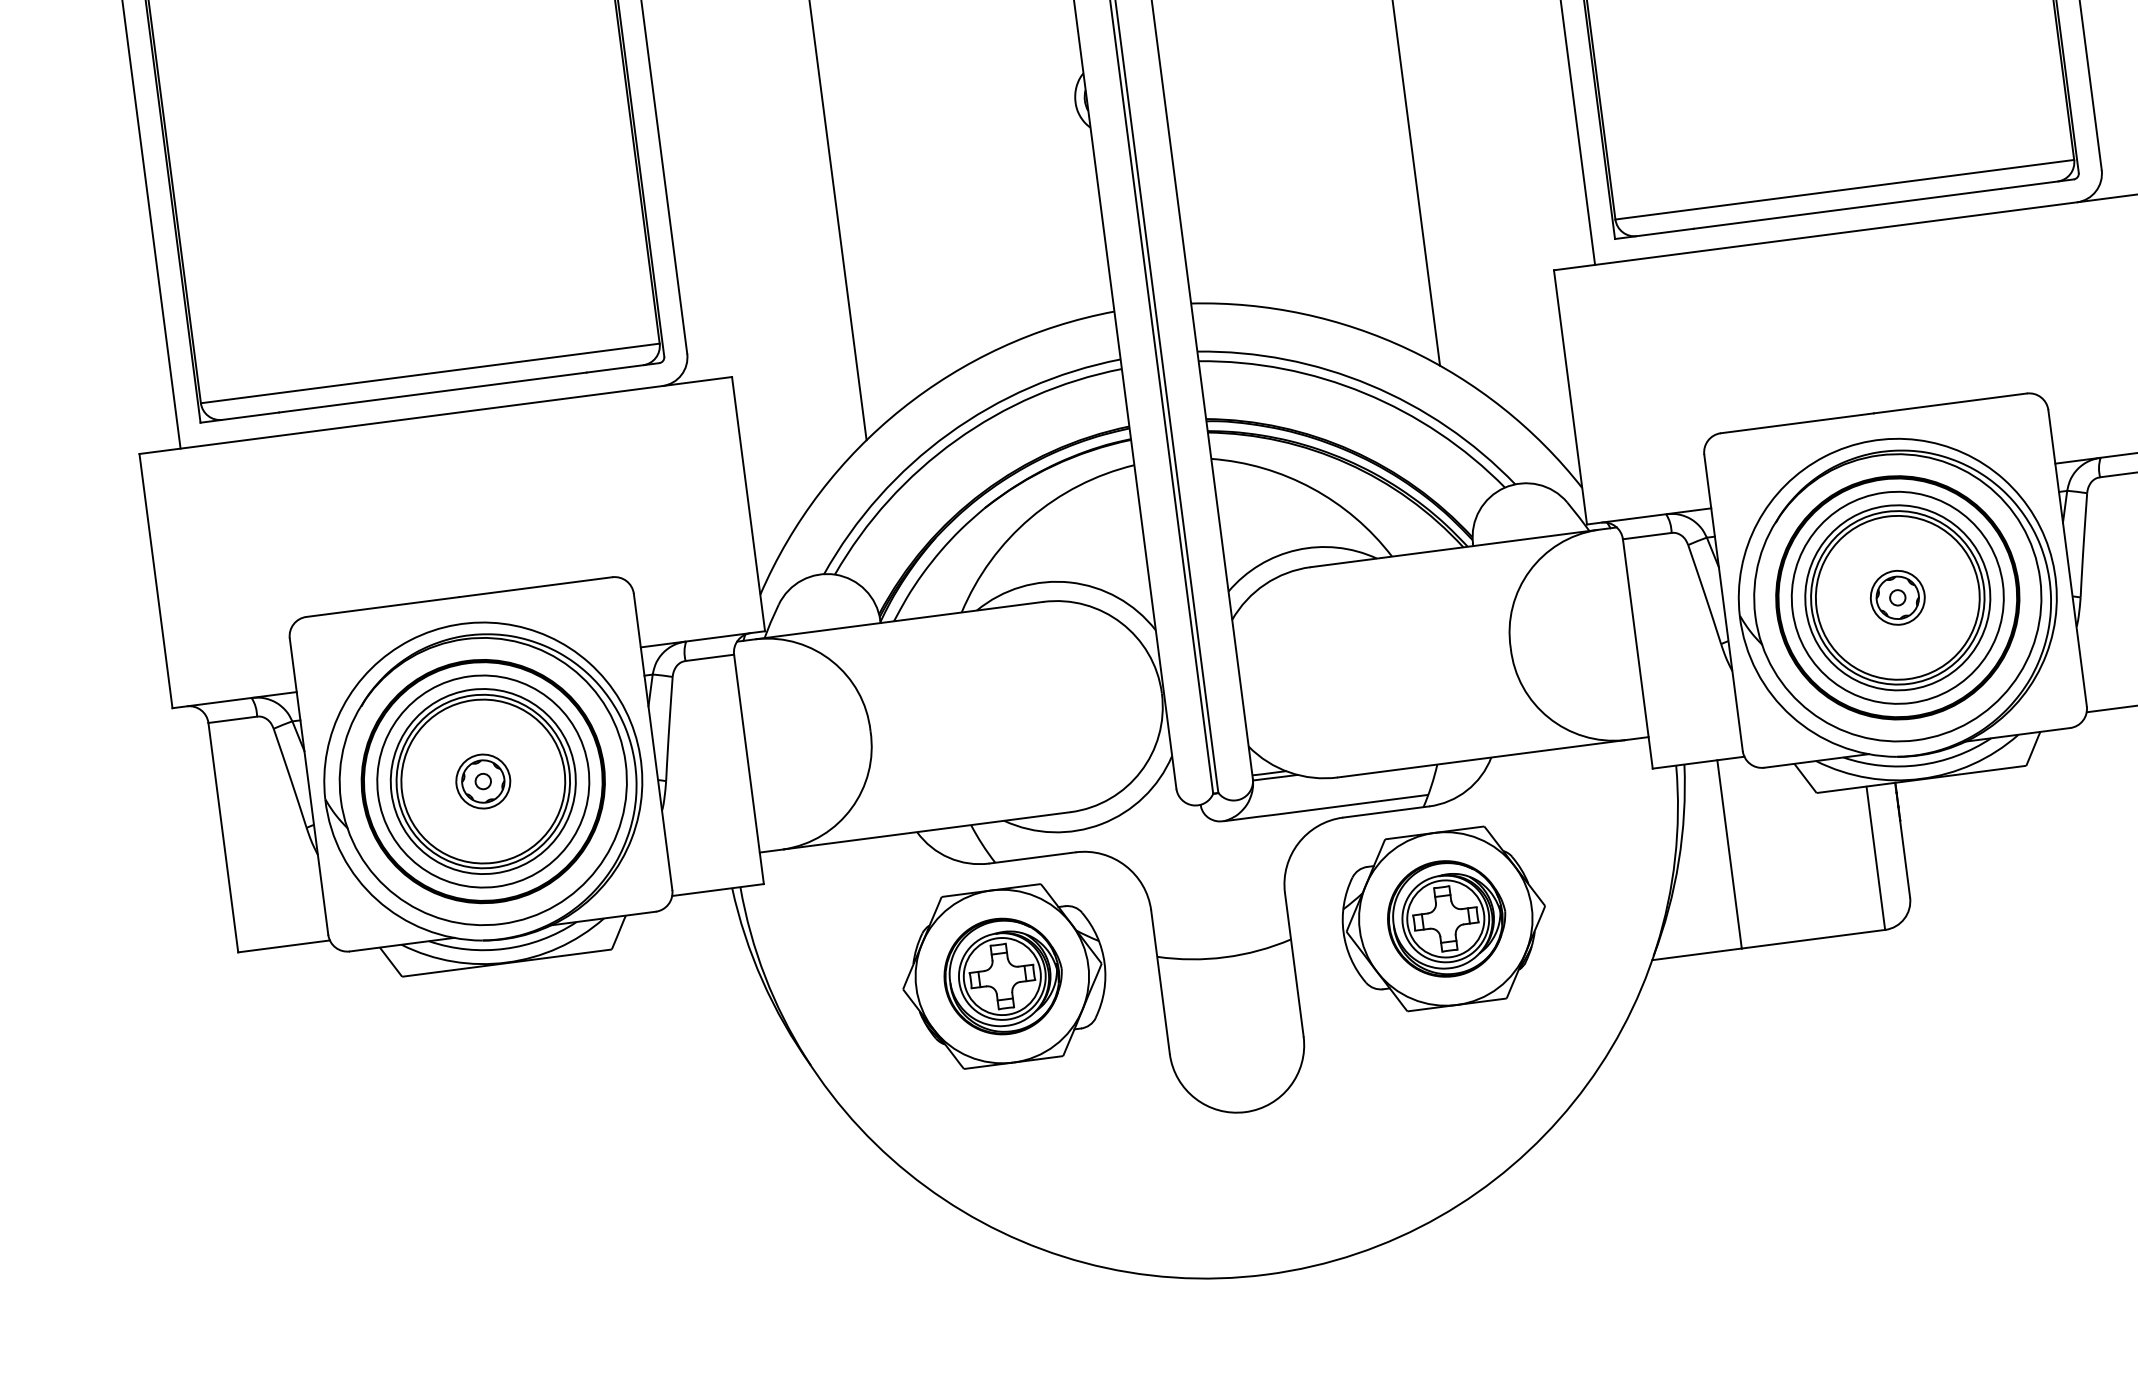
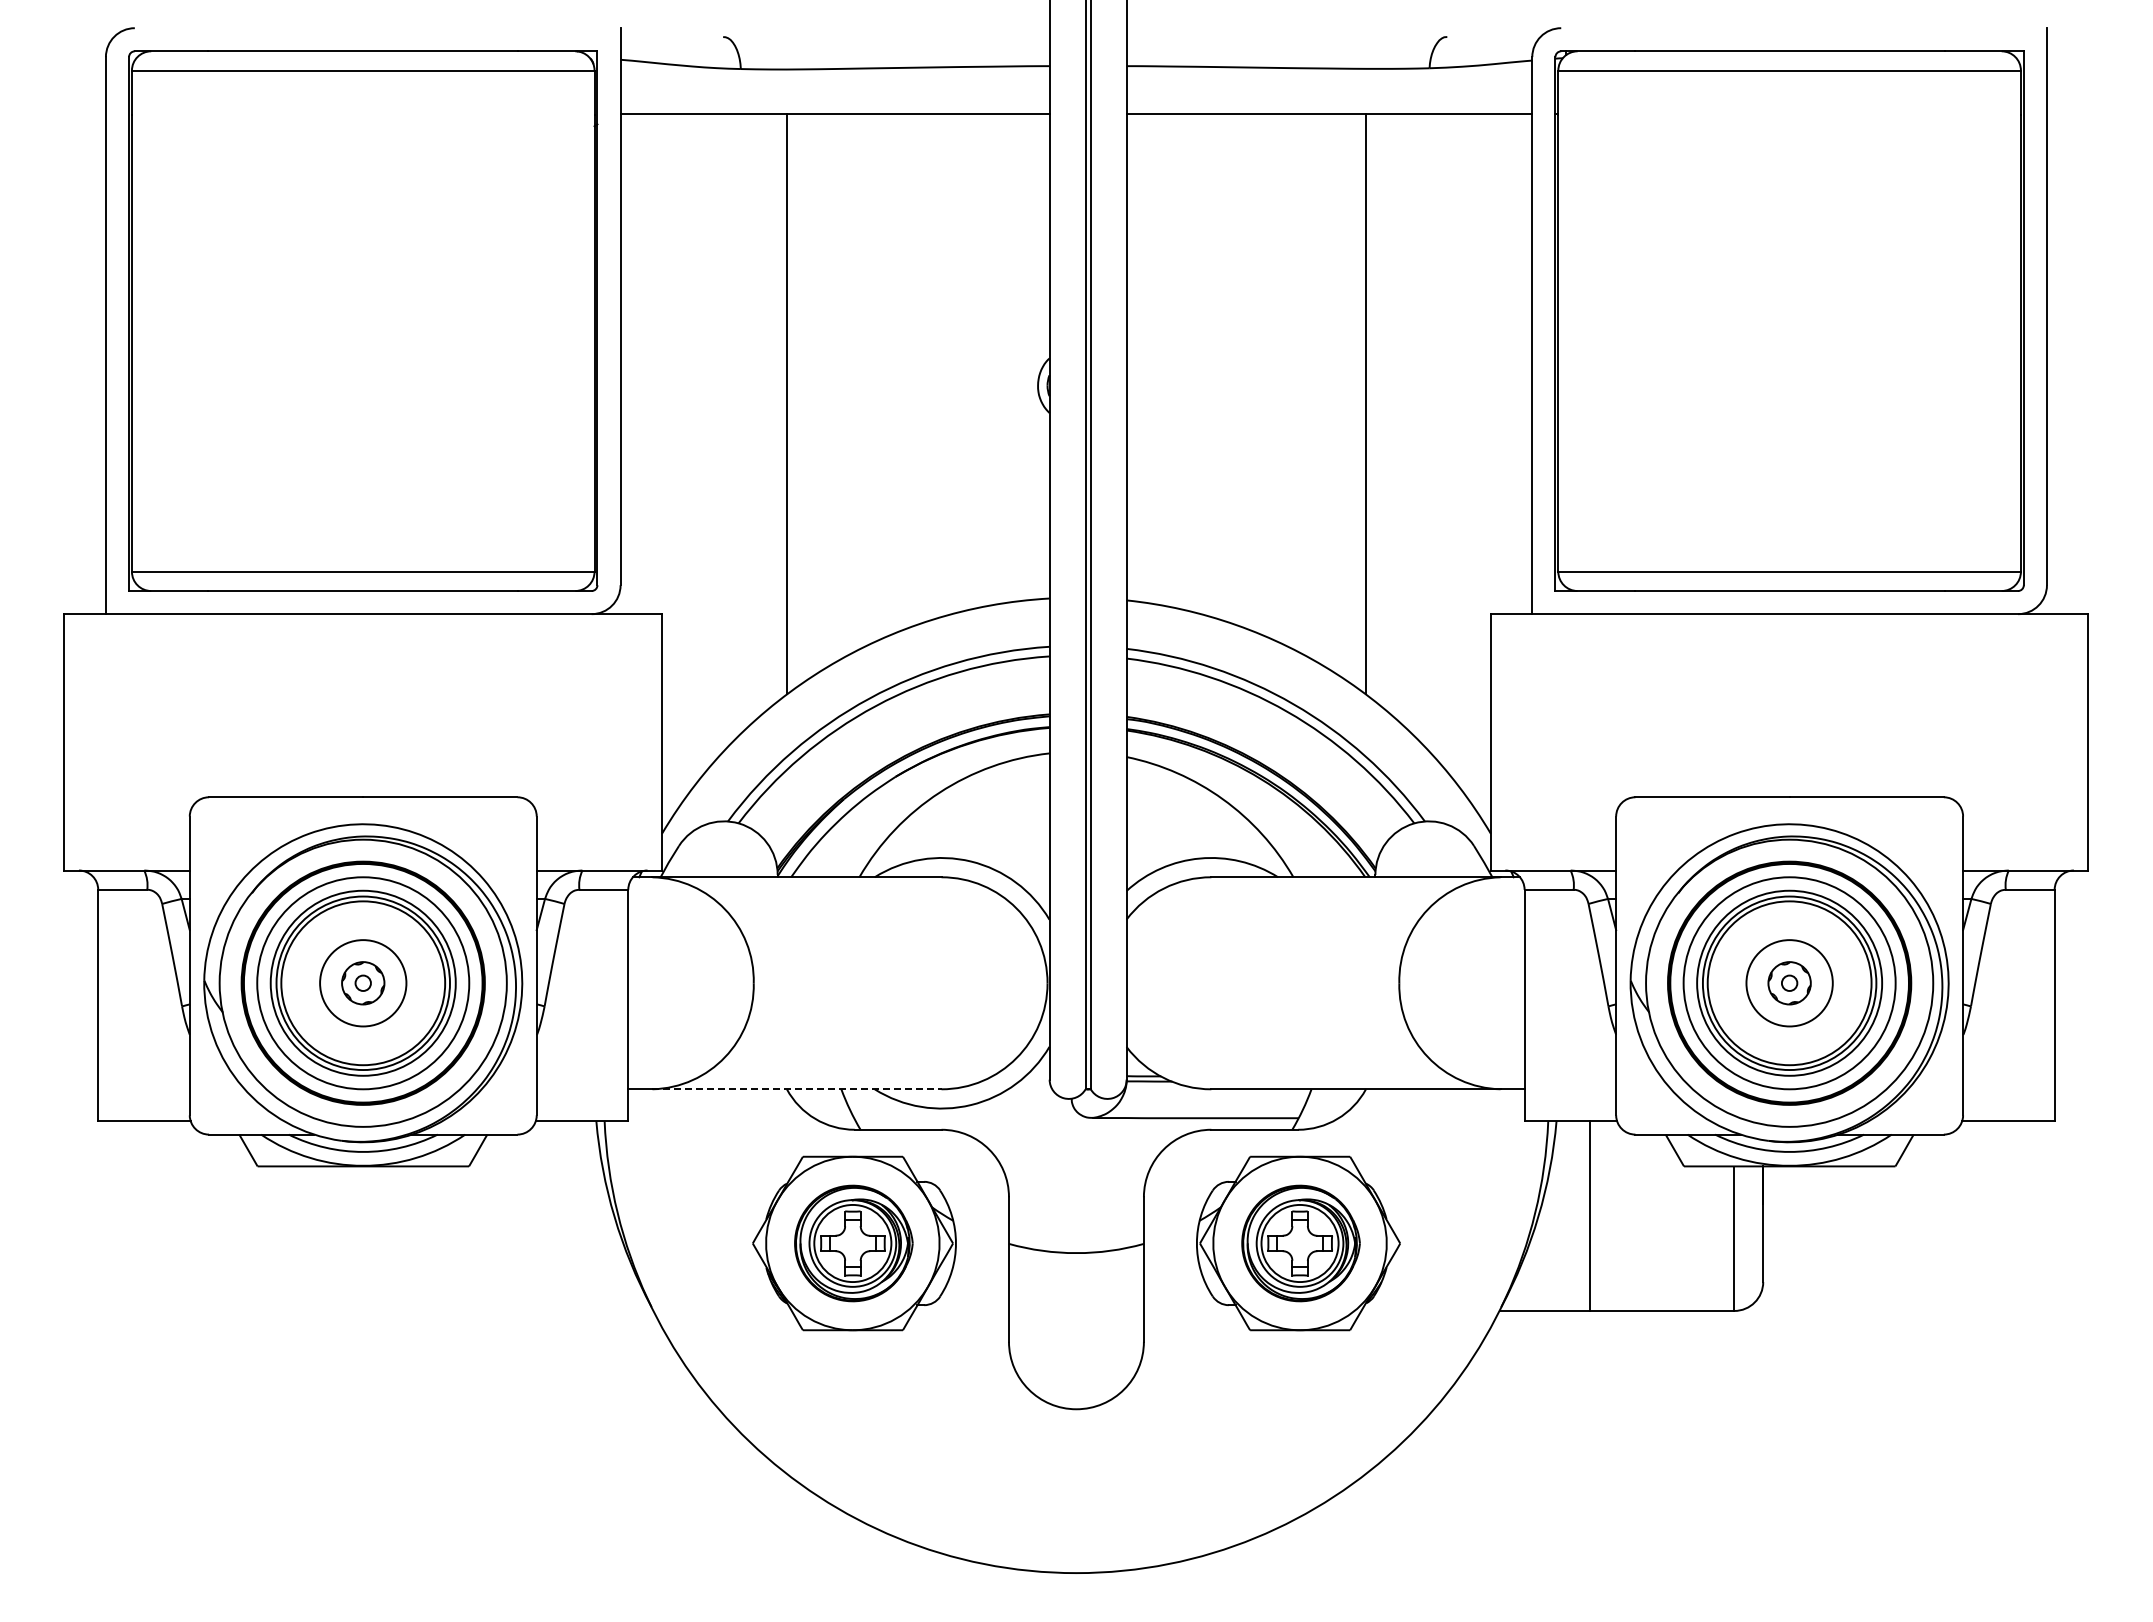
circle: (1897, 598) -> (1789, 983), size x1.6
circle: (483, 781) -> (363, 983), size x1.6
line: (926, 831) -> (796, 1089), solid -> dashed

